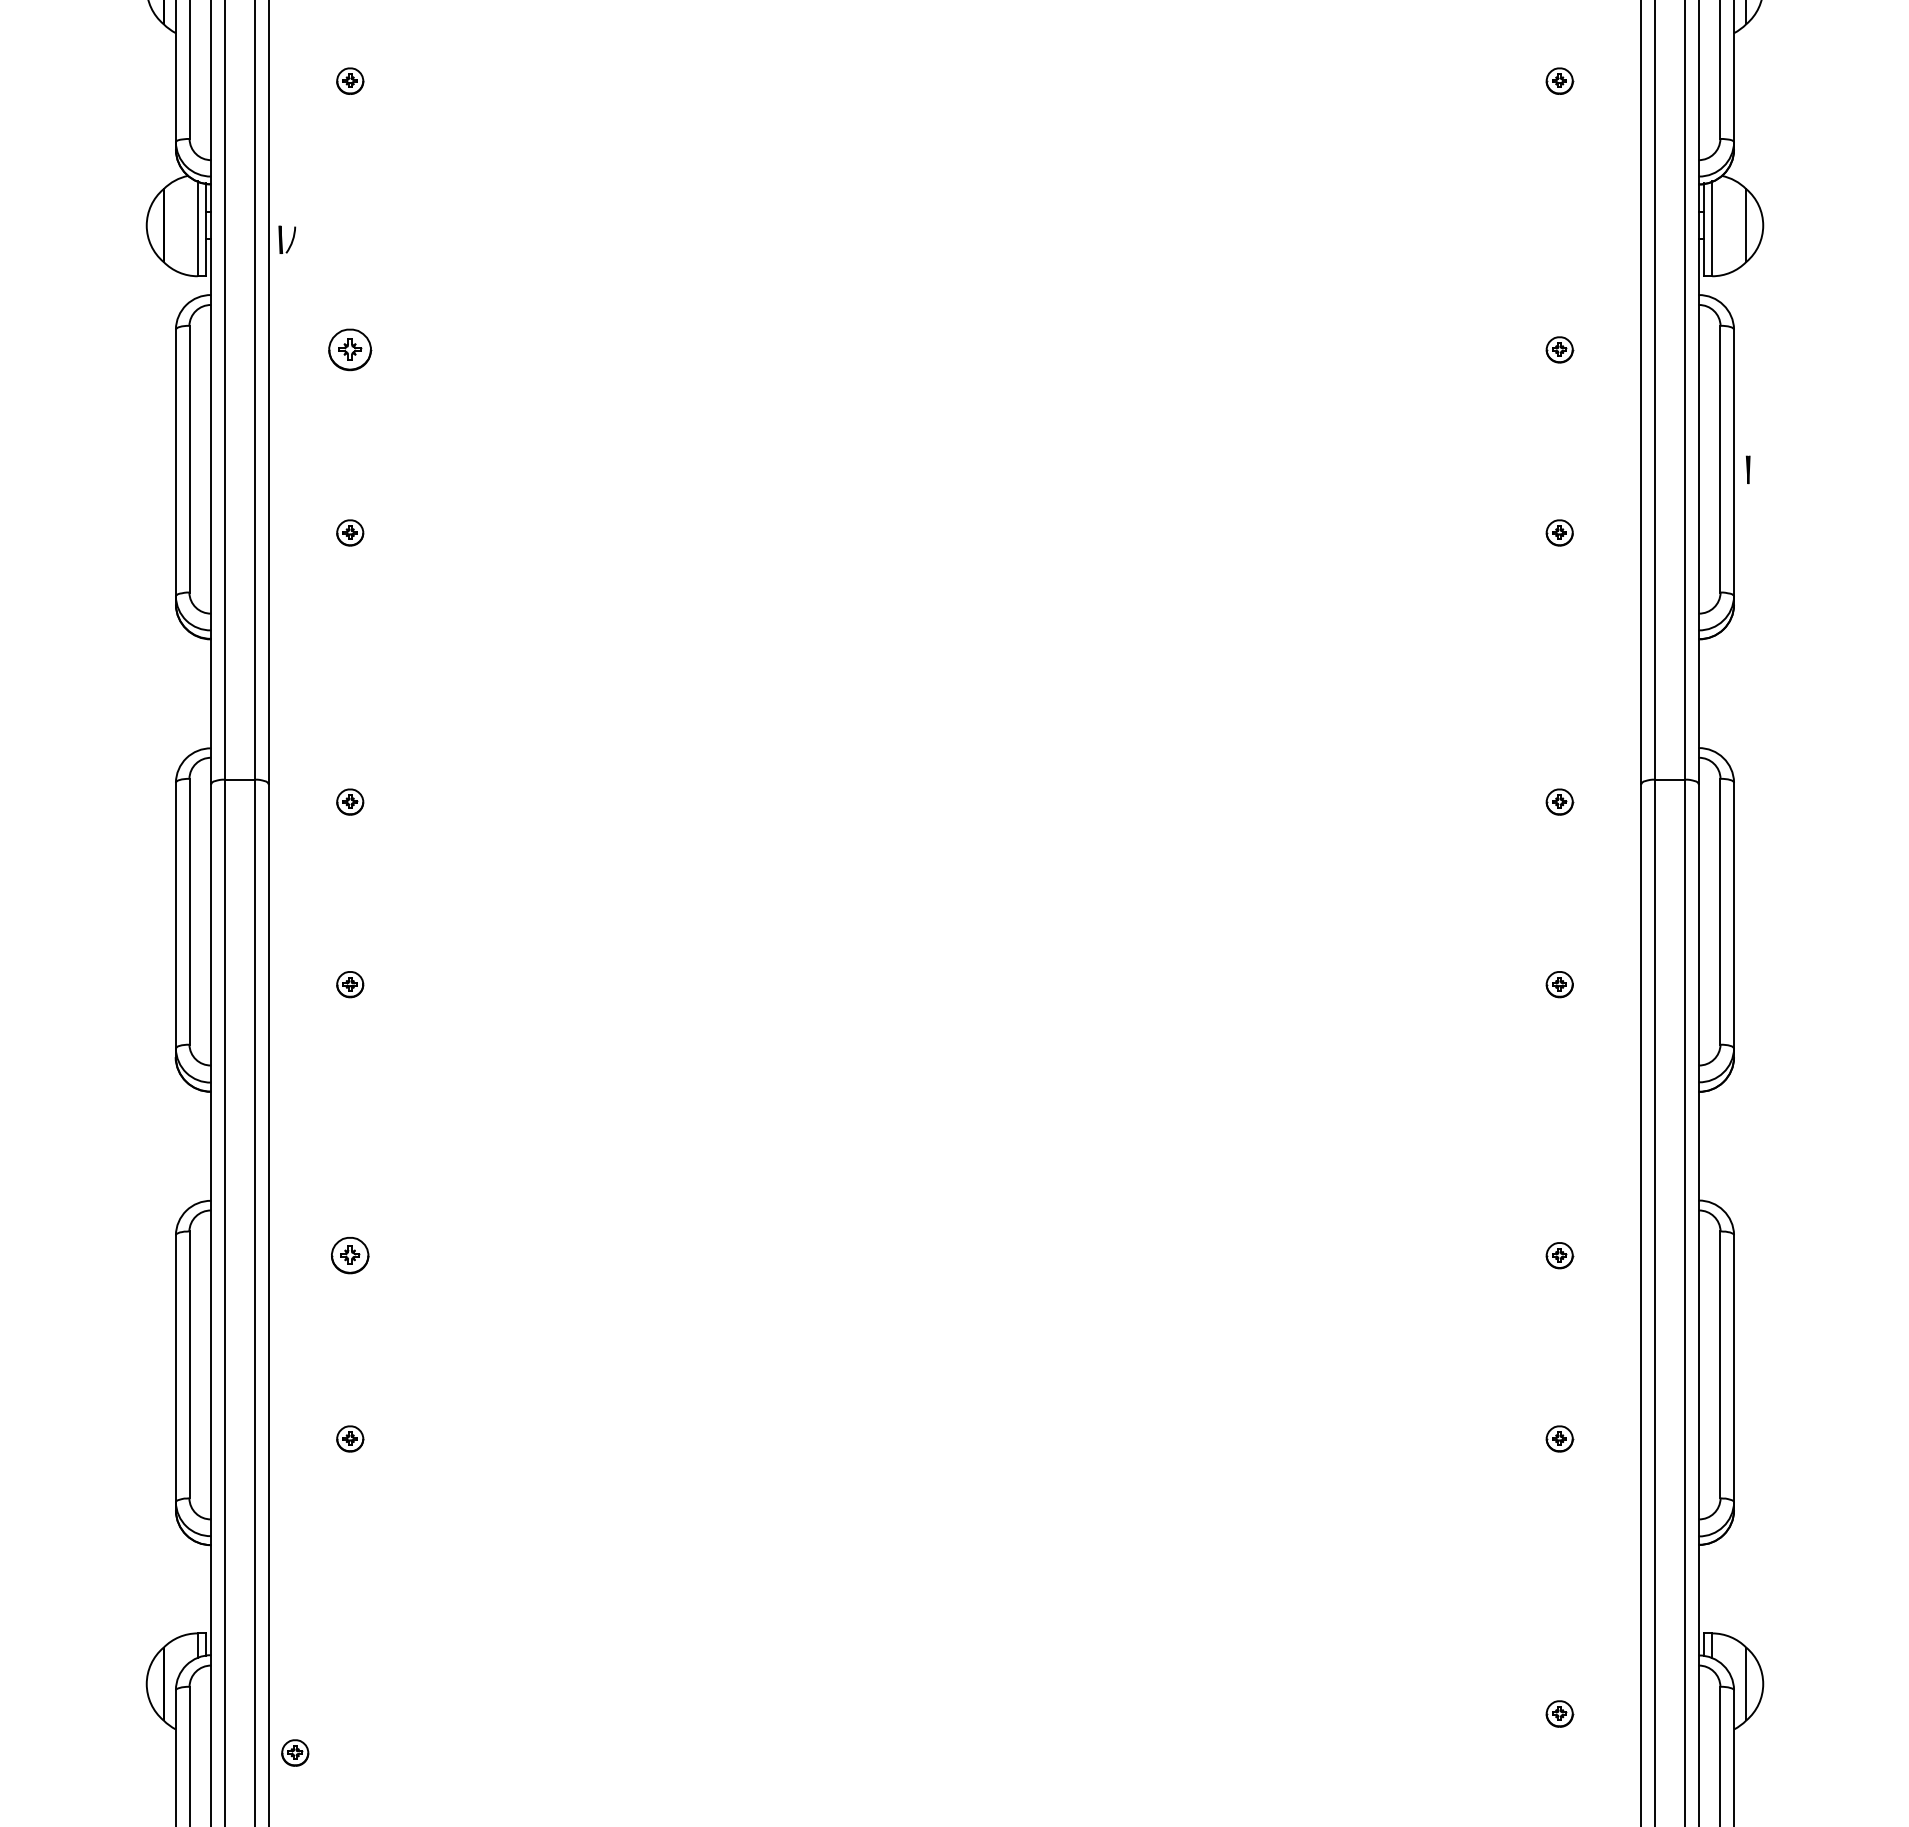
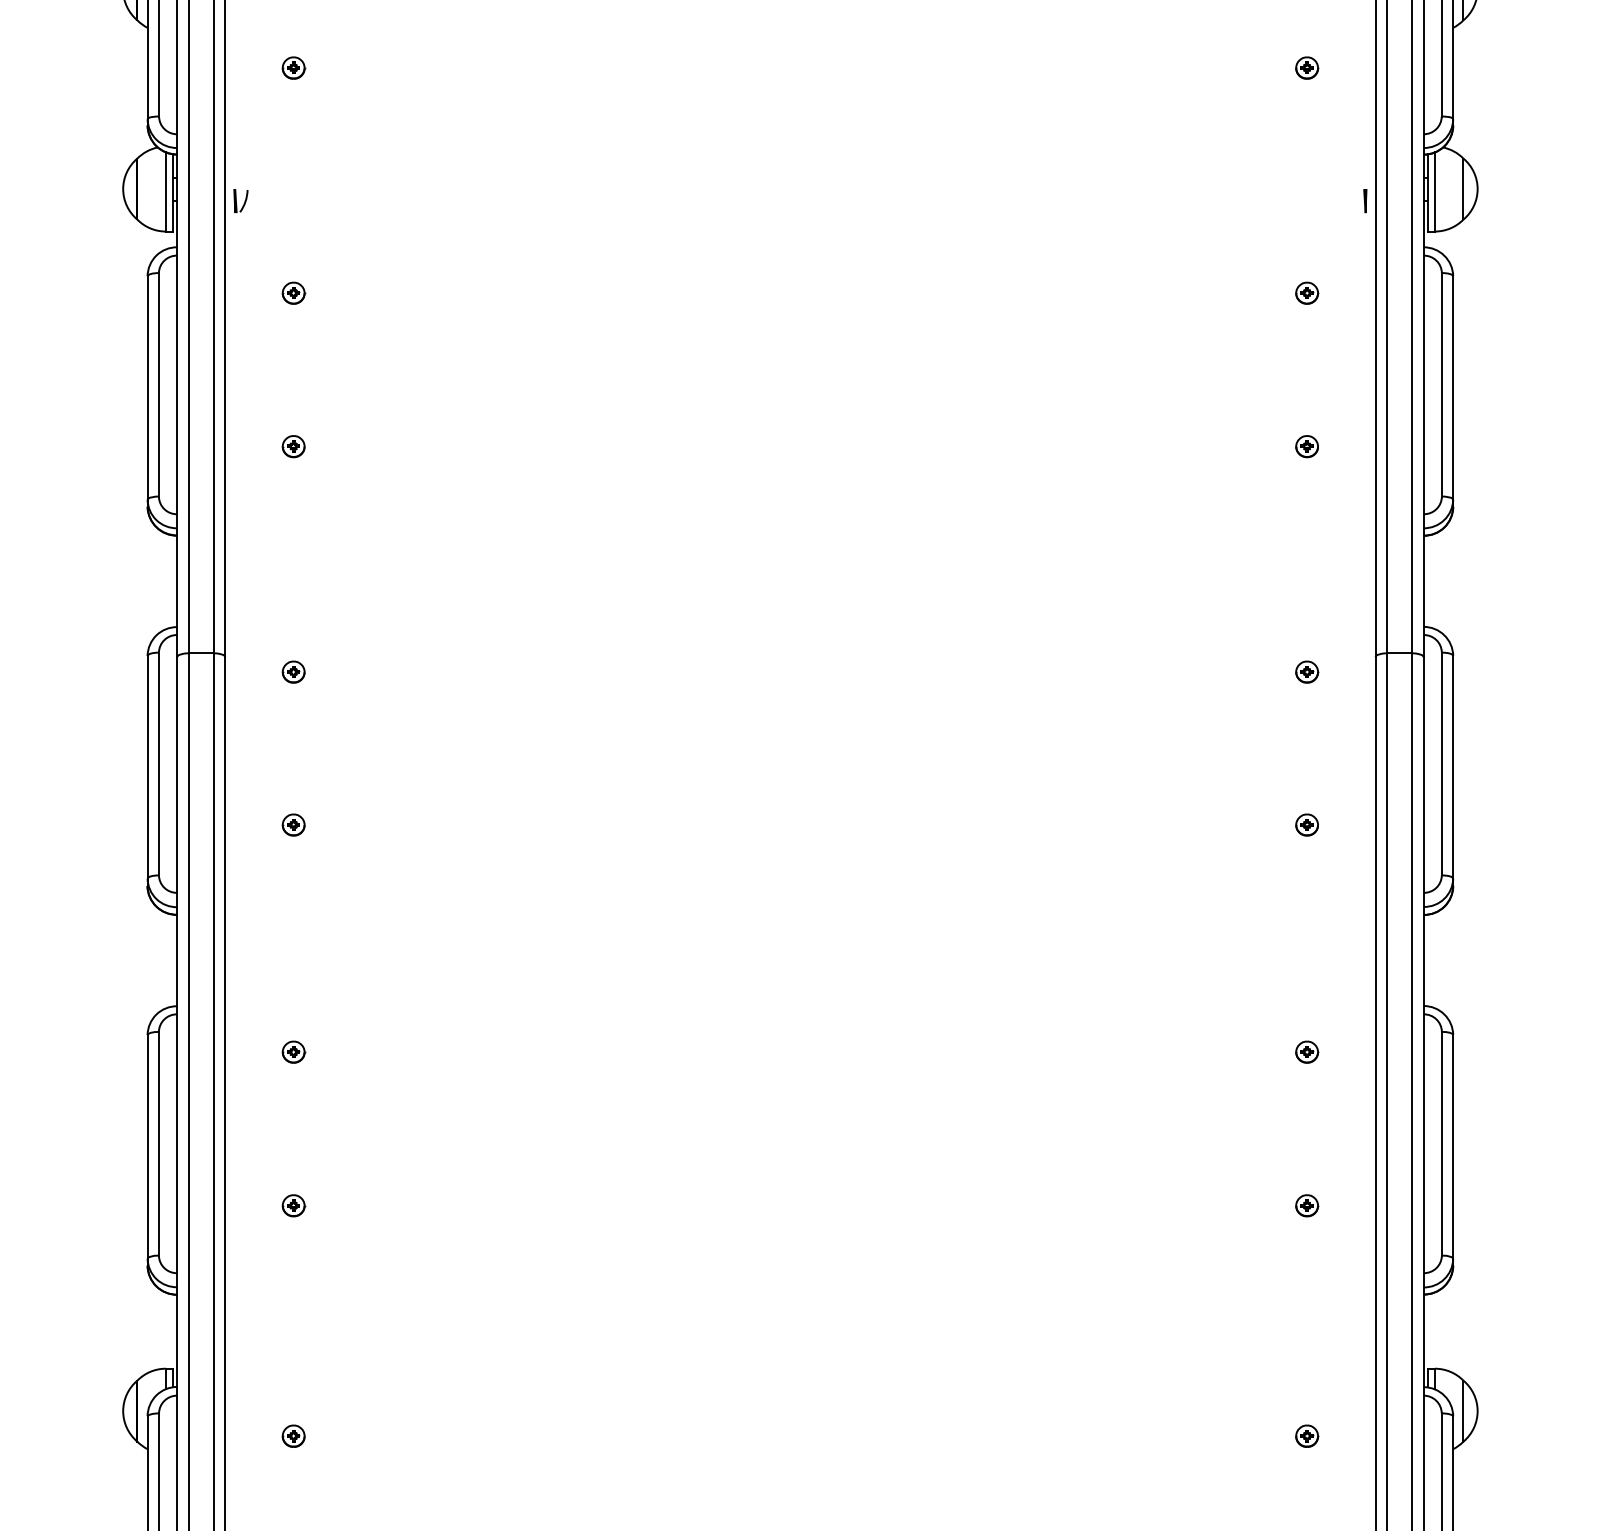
part: (350, 349) -> (293, 292), size x0.62
line: (1748, 469) -> (1365, 200), moved
part: (350, 1255) -> (293, 1052), size x0.71
part: (295, 1752) -> (293, 1435), moved

